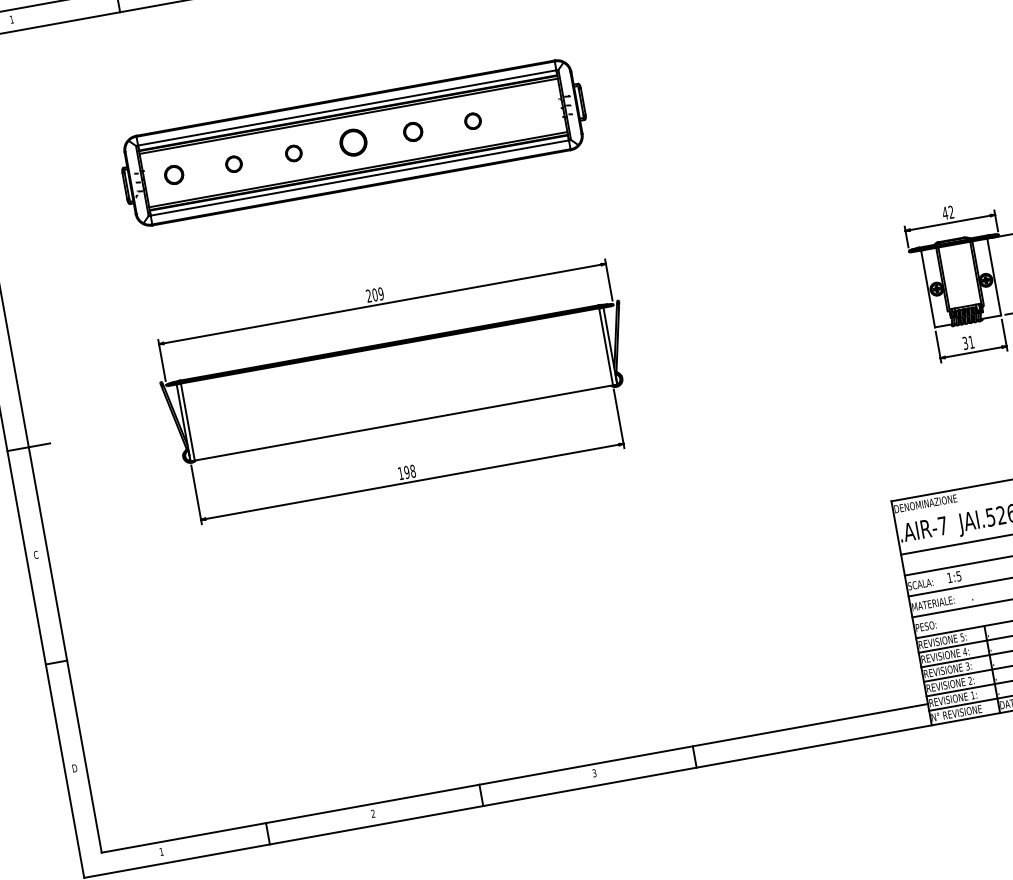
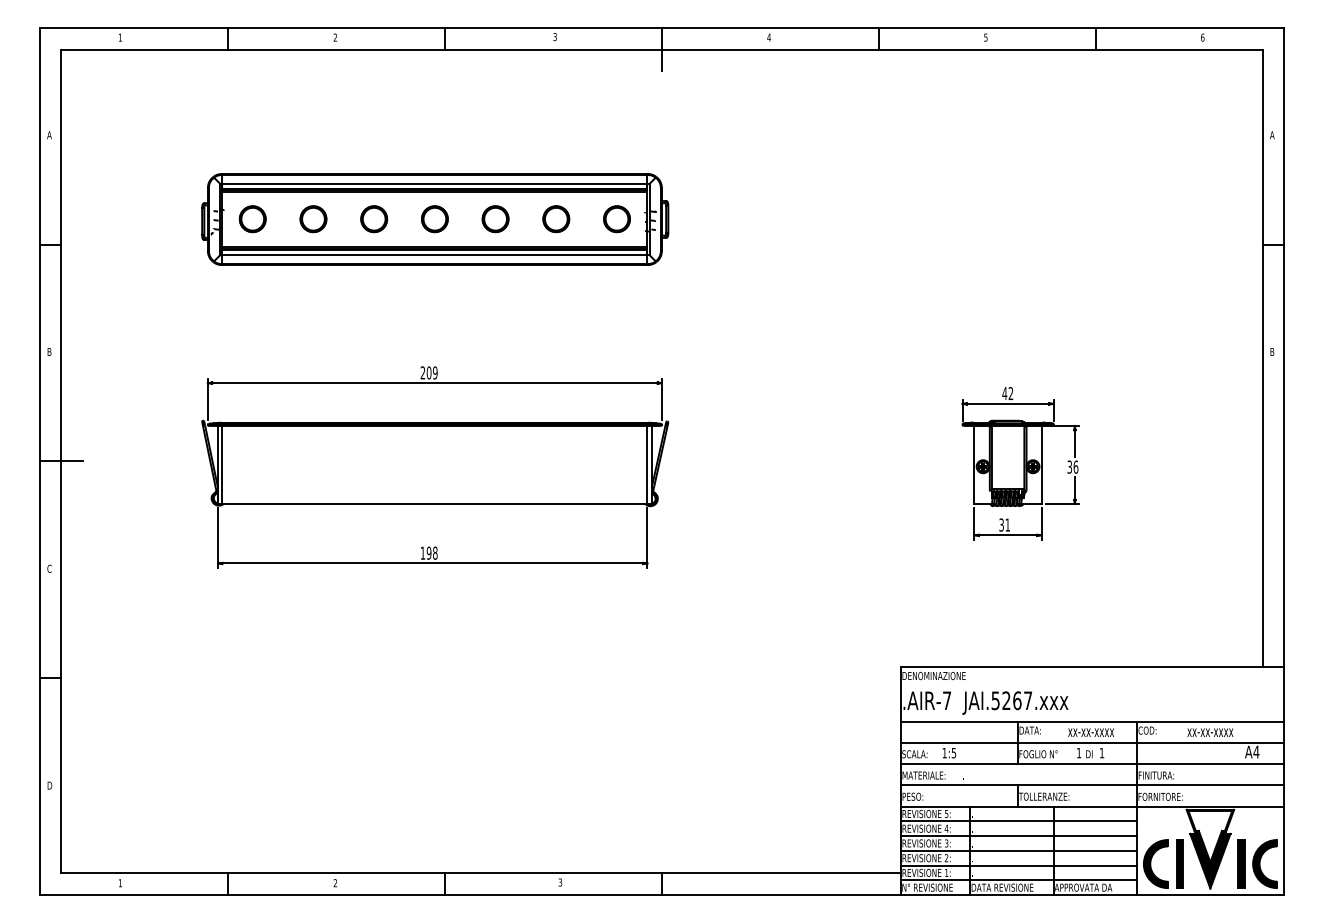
part: (532, 110) -> (616, 219), added
part: (473, 121) -> (556, 219), size x1.67
part: (413, 132) -> (495, 219), size x1.43
part: (294, 153) -> (374, 219), size x1.67
part: (234, 164) -> (313, 219), size x1.67
part: (174, 175) -> (252, 219), size x1.43

